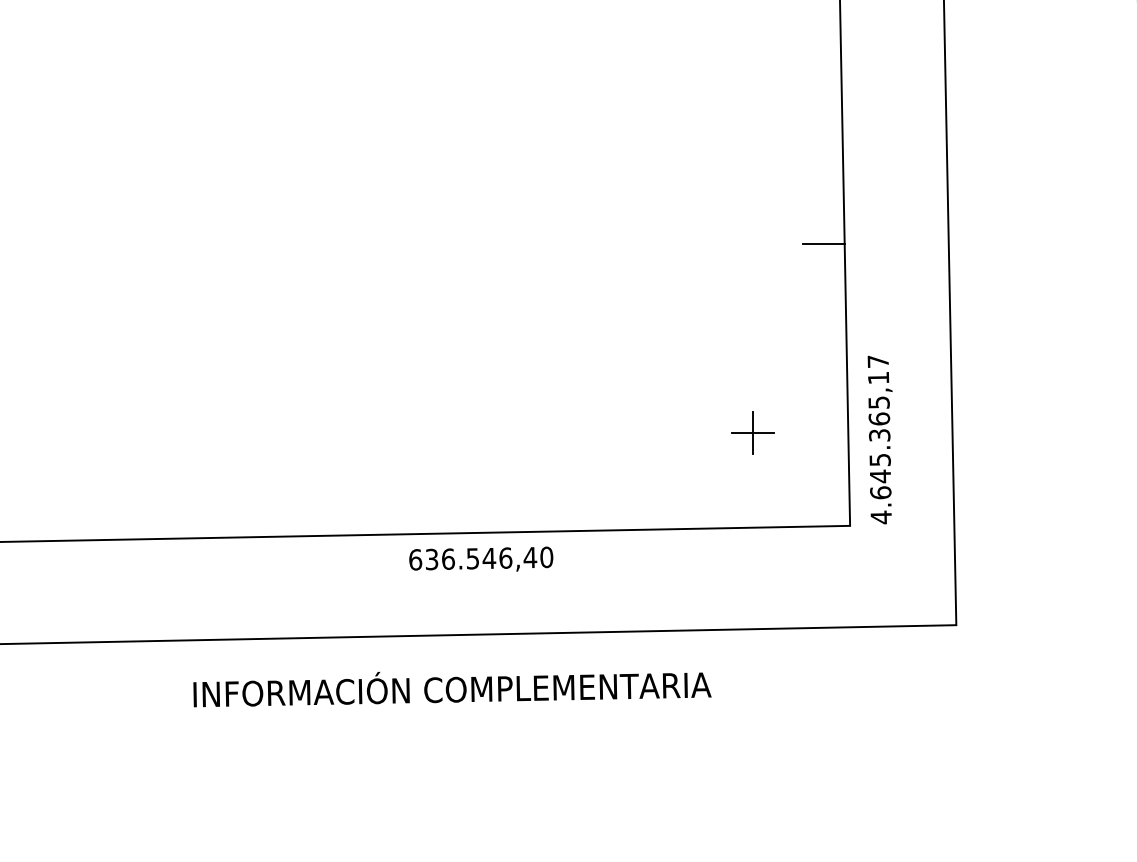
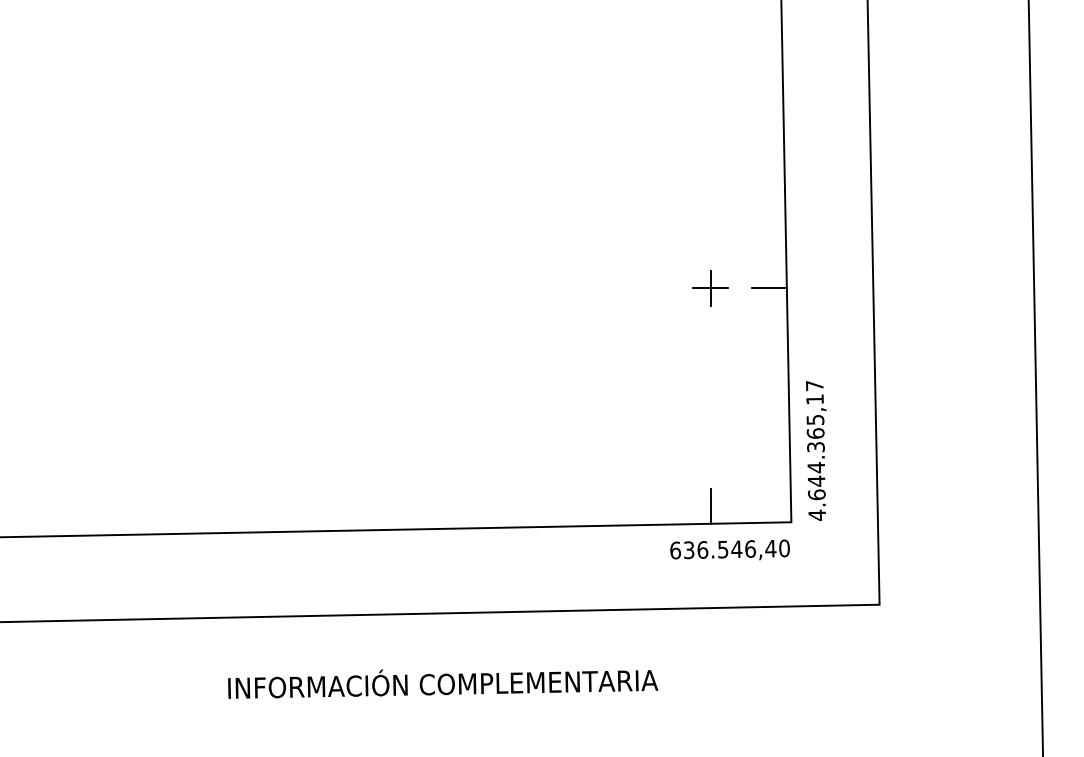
part: (752, 433) -> (710, 288), moved
text: (880, 459) -> (816, 467), 4.645.365,17 -> 4.644.365,17
line: (752, 506) -> (710, 506), added
text: (480, 558) -> (729, 549), moved
text: (452, 688) -> (443, 683), moved

